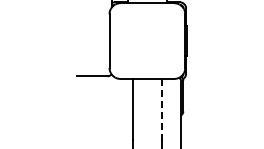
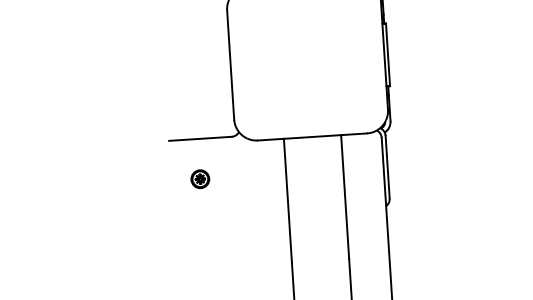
part: (90, 95) -> (199, 178), added
line: (161, 109) -> (345, 197), dashed -> solid

